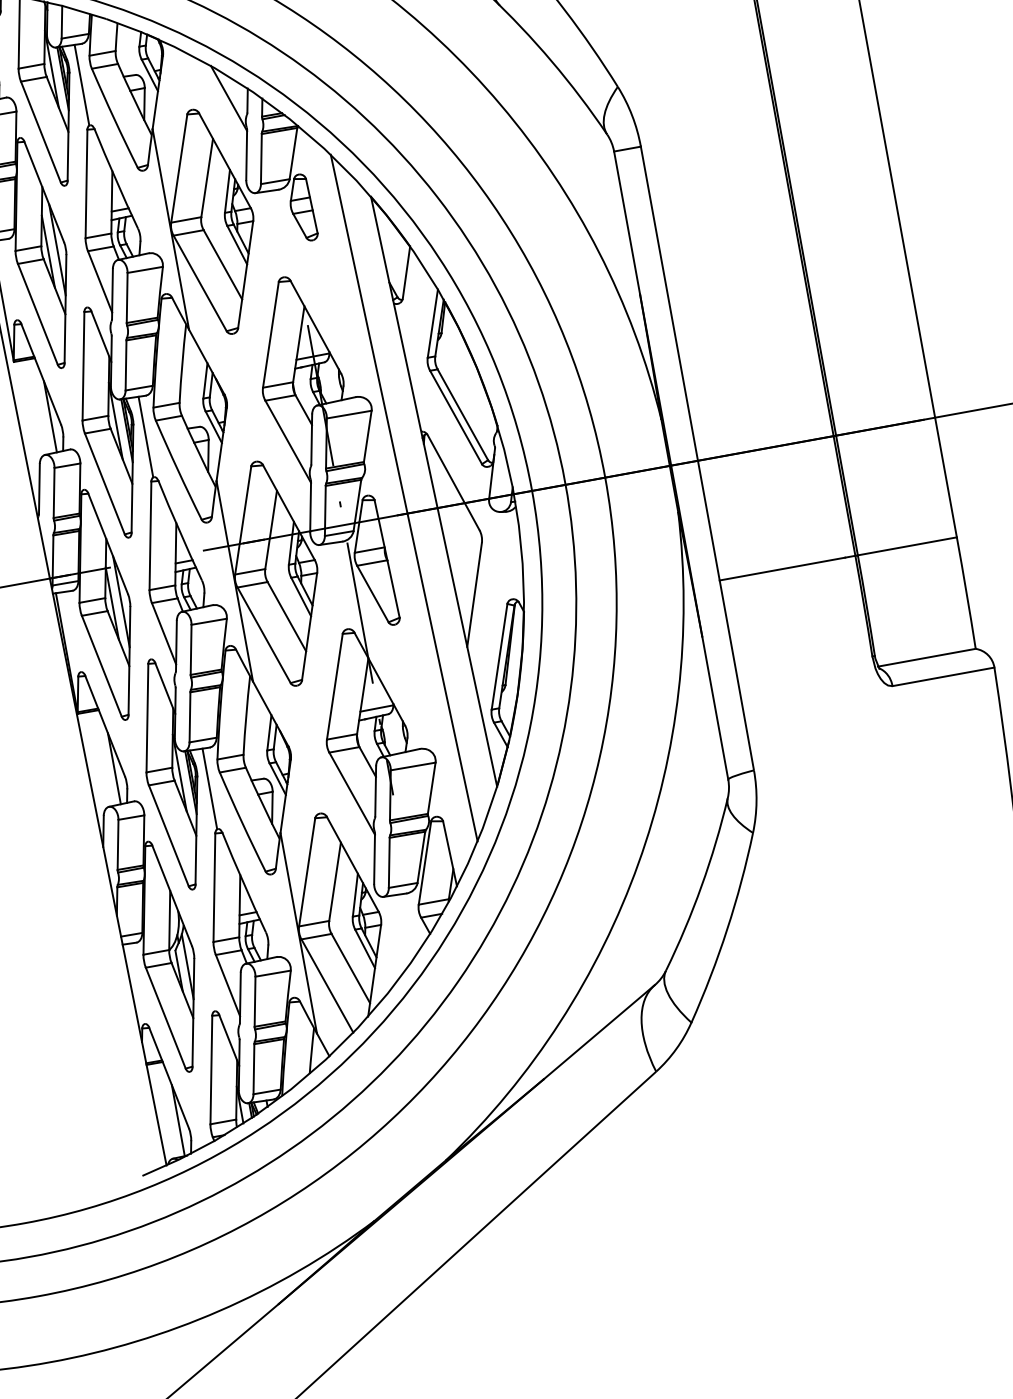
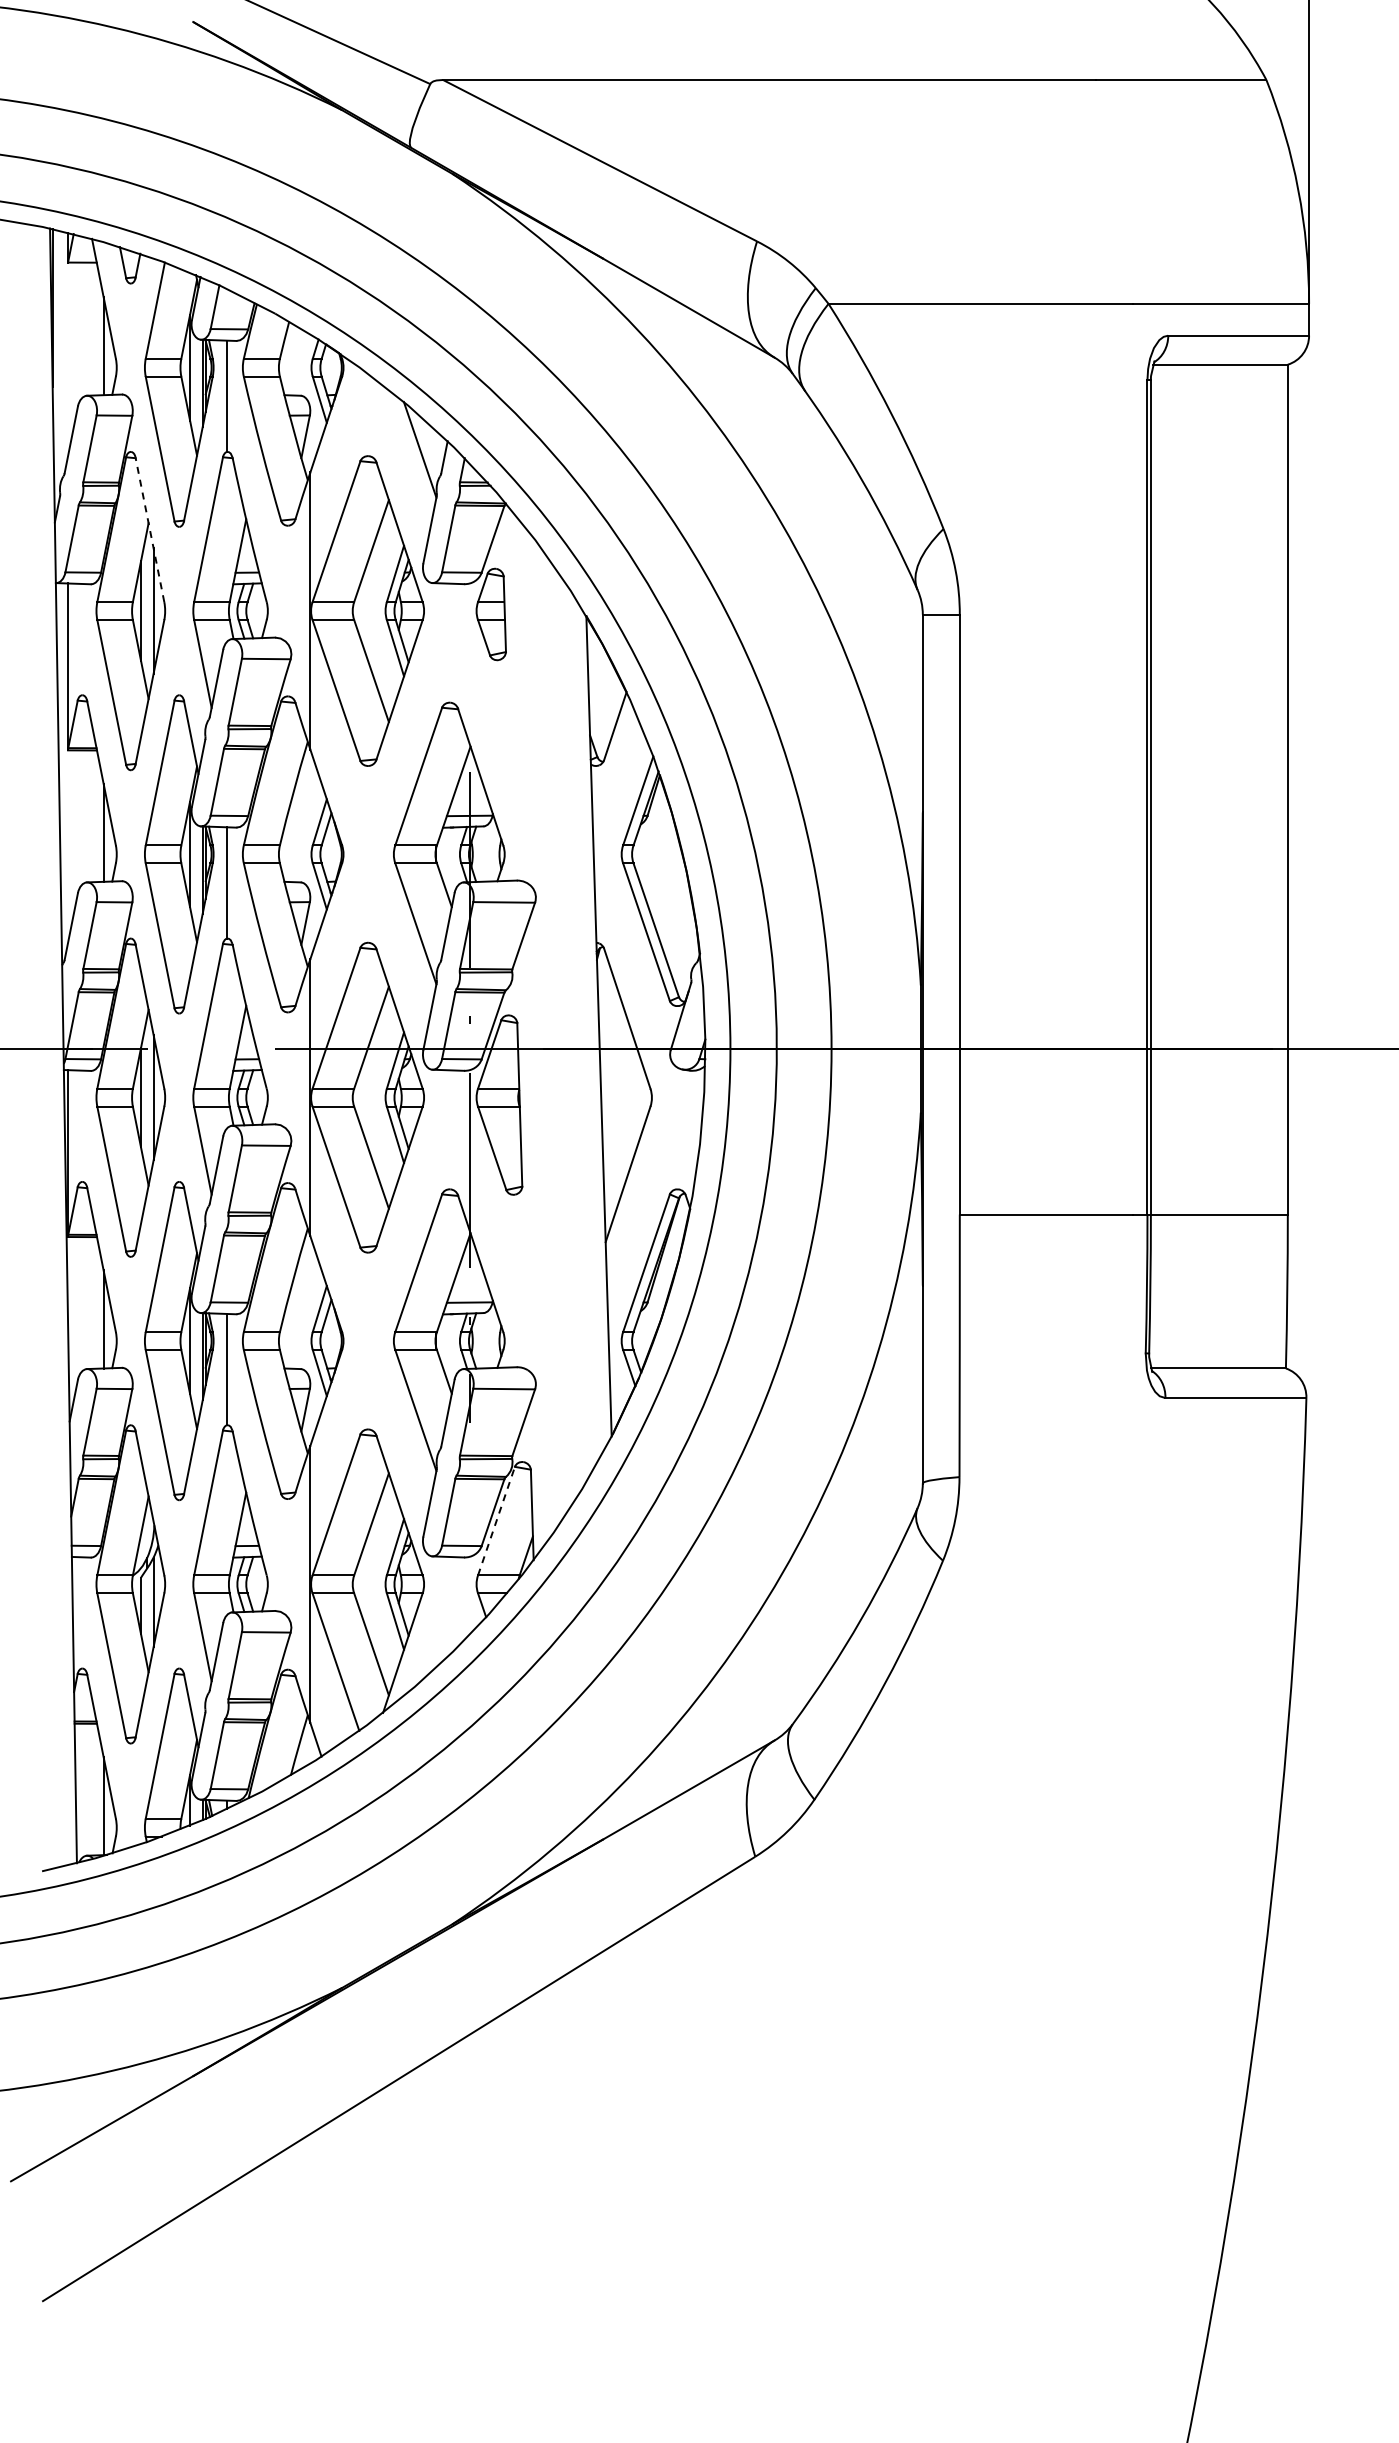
line: (43, 191) -> (149, 529), solid -> dashed
line: (404, 498) -> (557, 1027), removed
line: (424, 862) -> (496, 1520), solid -> dashed

